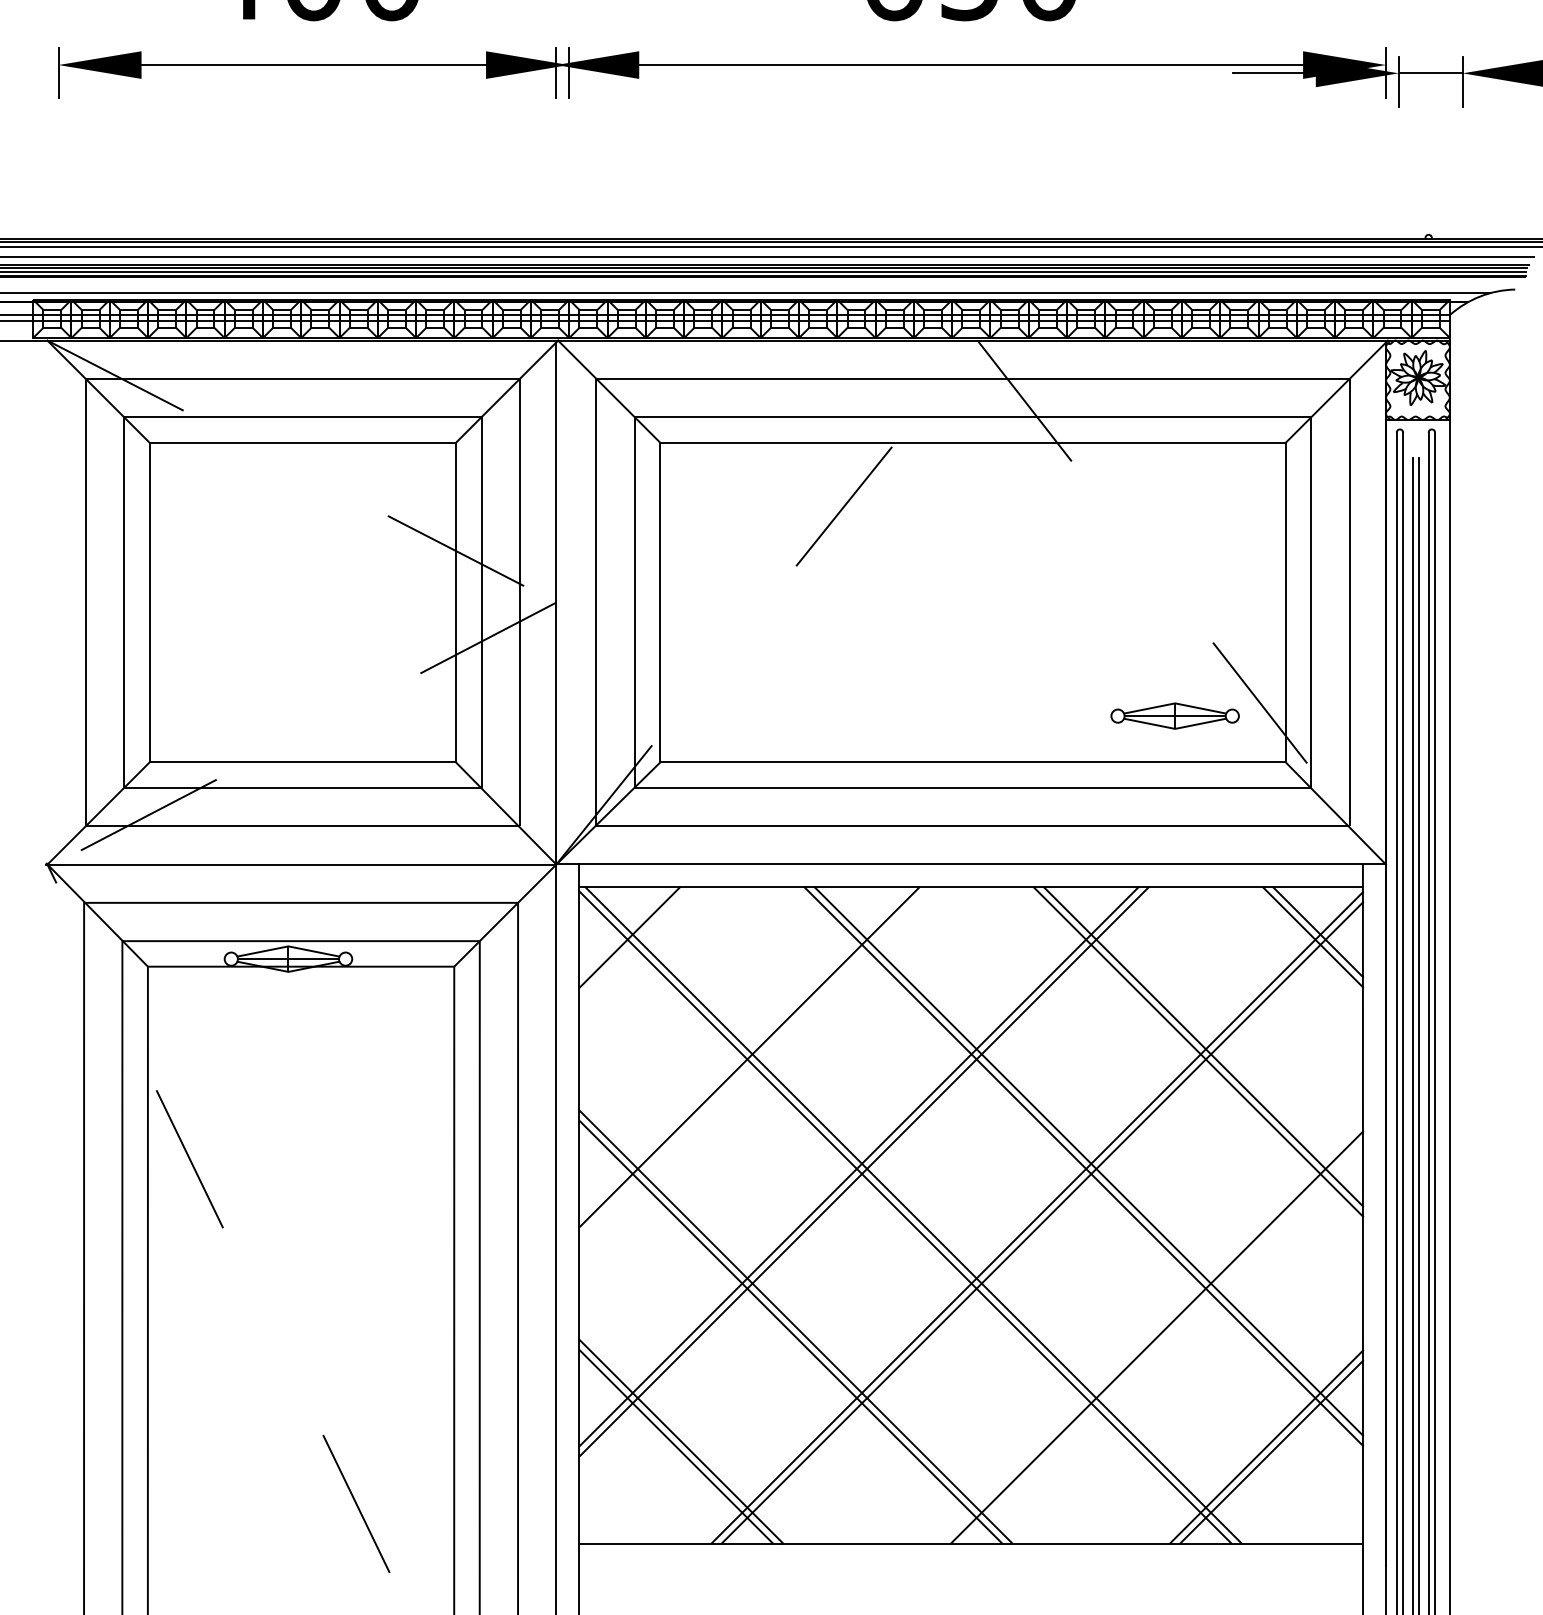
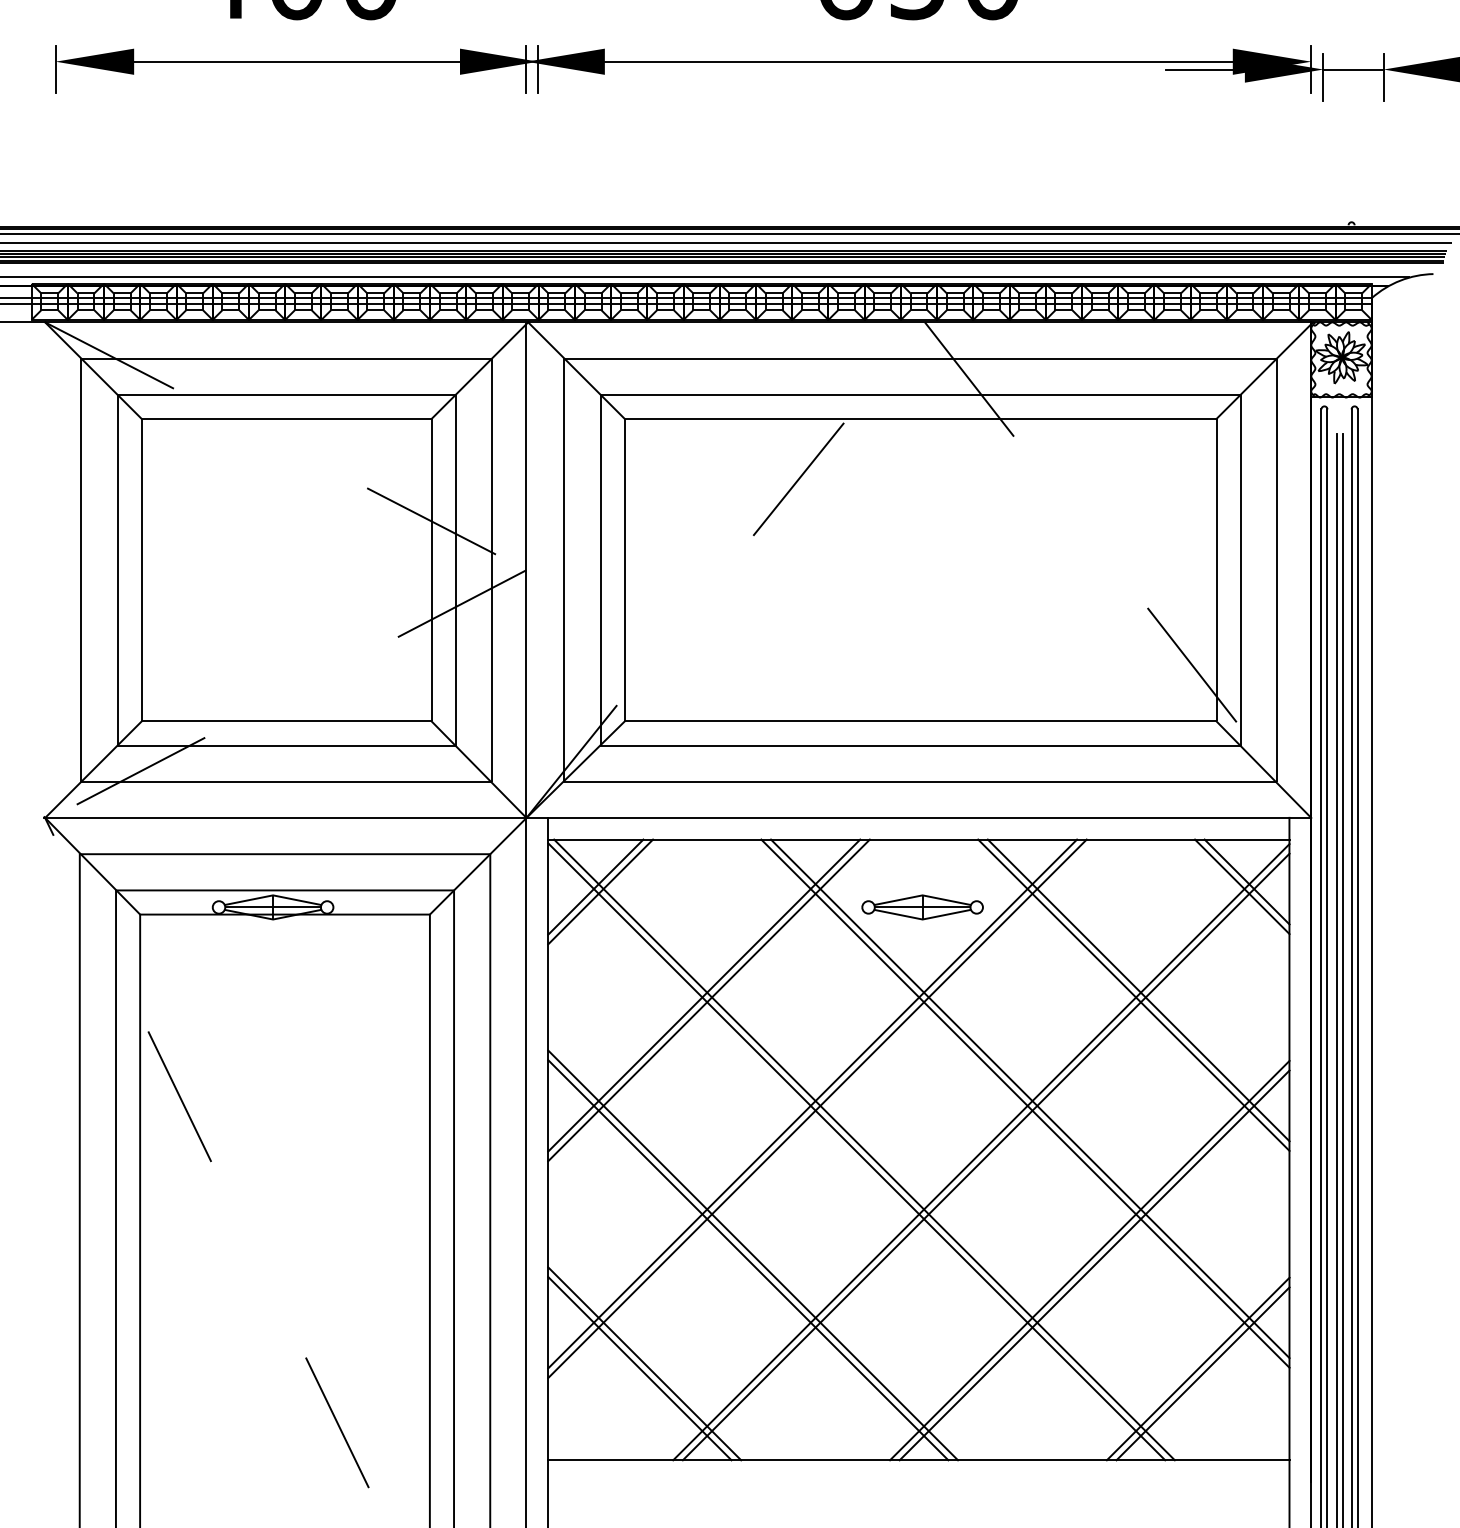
part: (1174, 715) -> (922, 906), moved
line: (634, 942) -> (600, 891), added
line: (744, 1052) -> (704, 995), added
line: (1151, 1332) -> (1089, 1260), added

